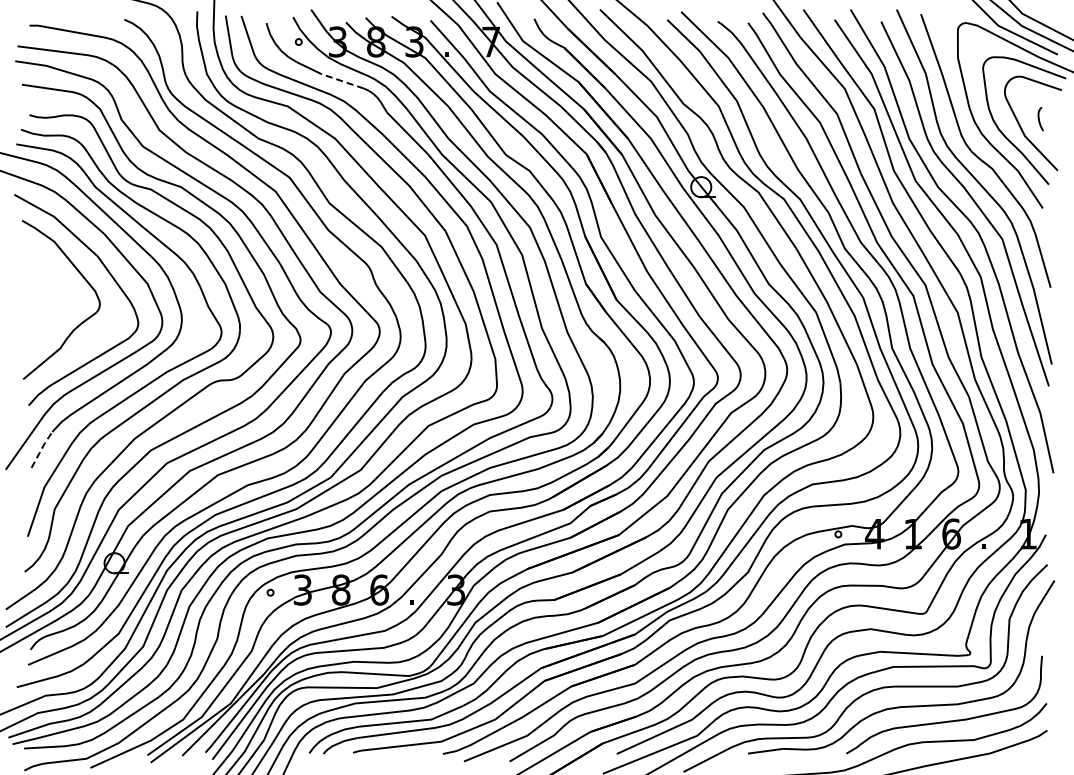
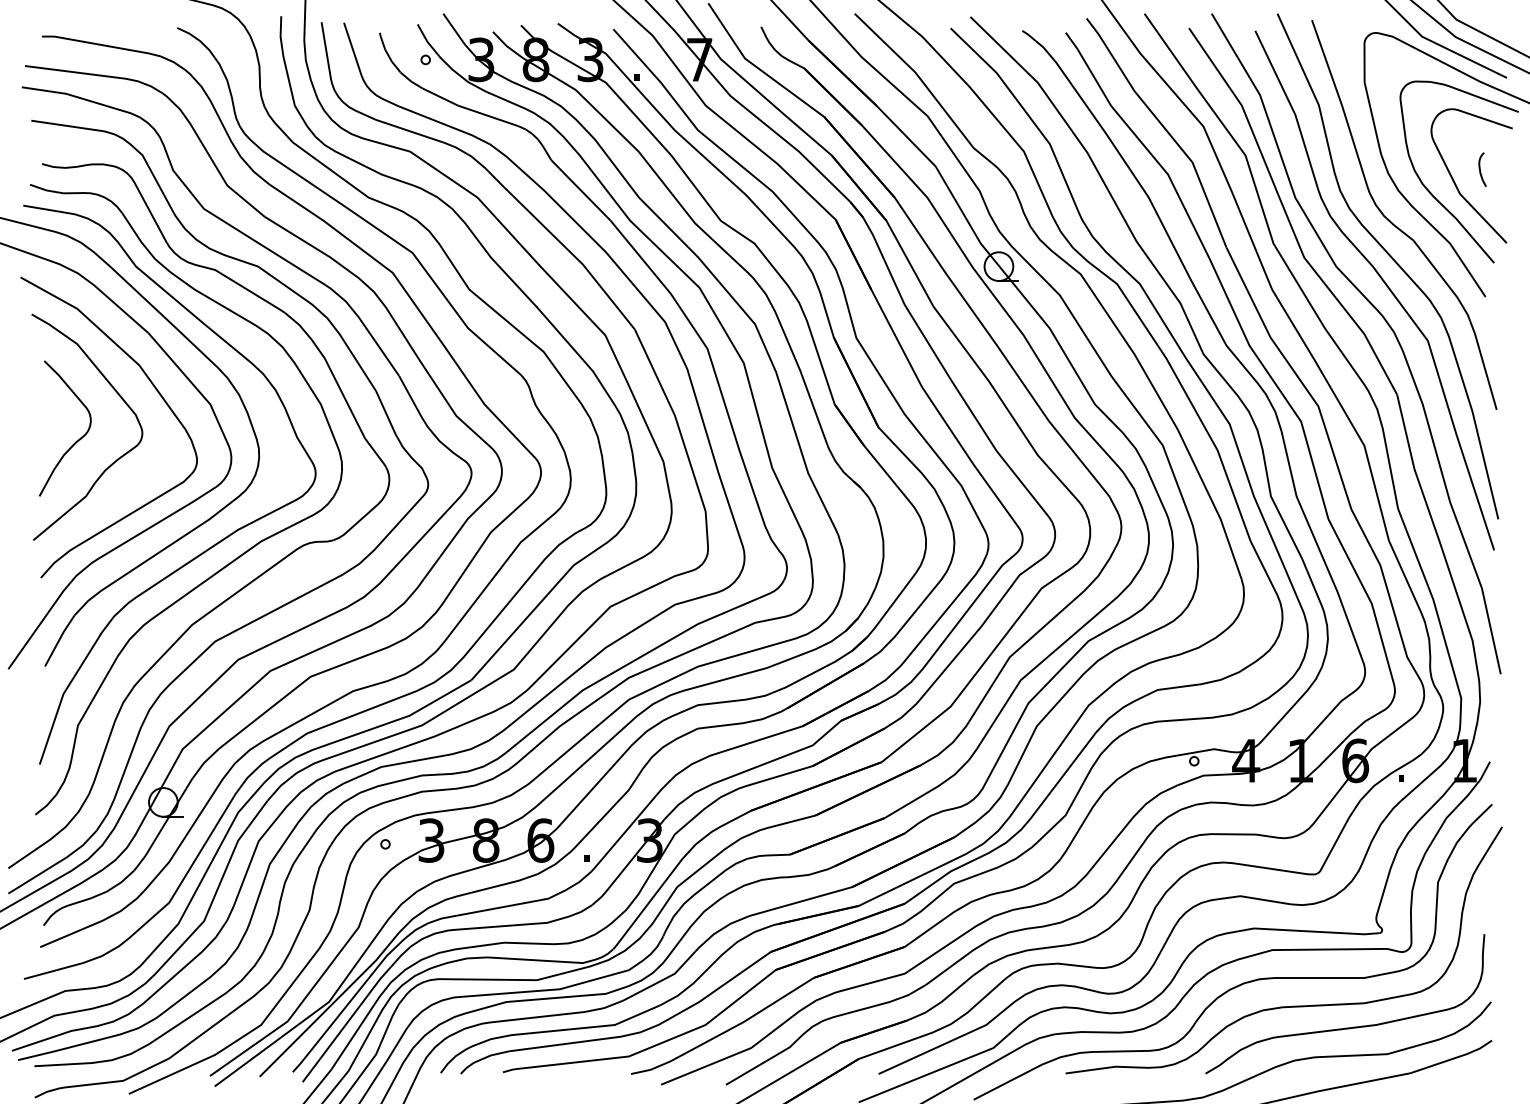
line: (342, 81) -> (487, 116), dashed -> solid
curve: (54, 308) -> (77, 439), added
line: (41, 448) -> (59, 638), dashed -> solid

